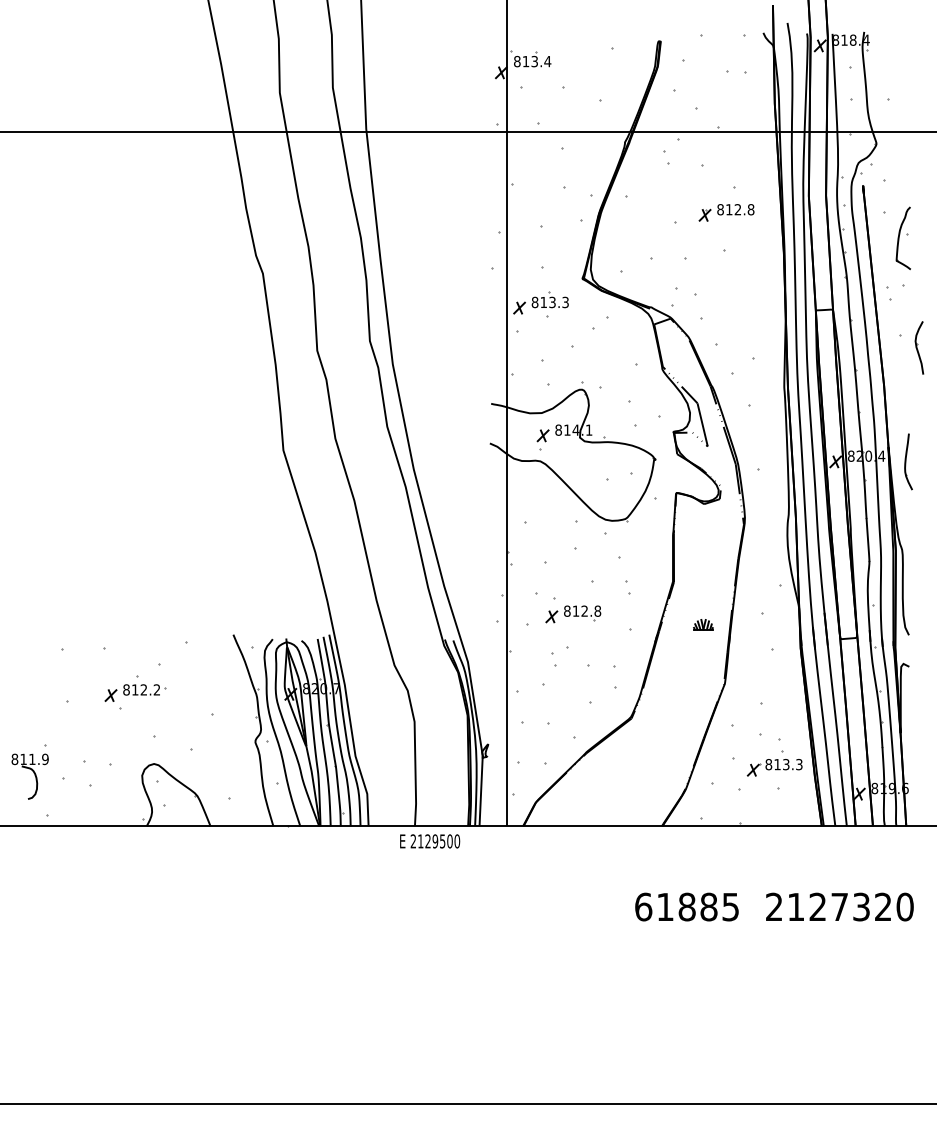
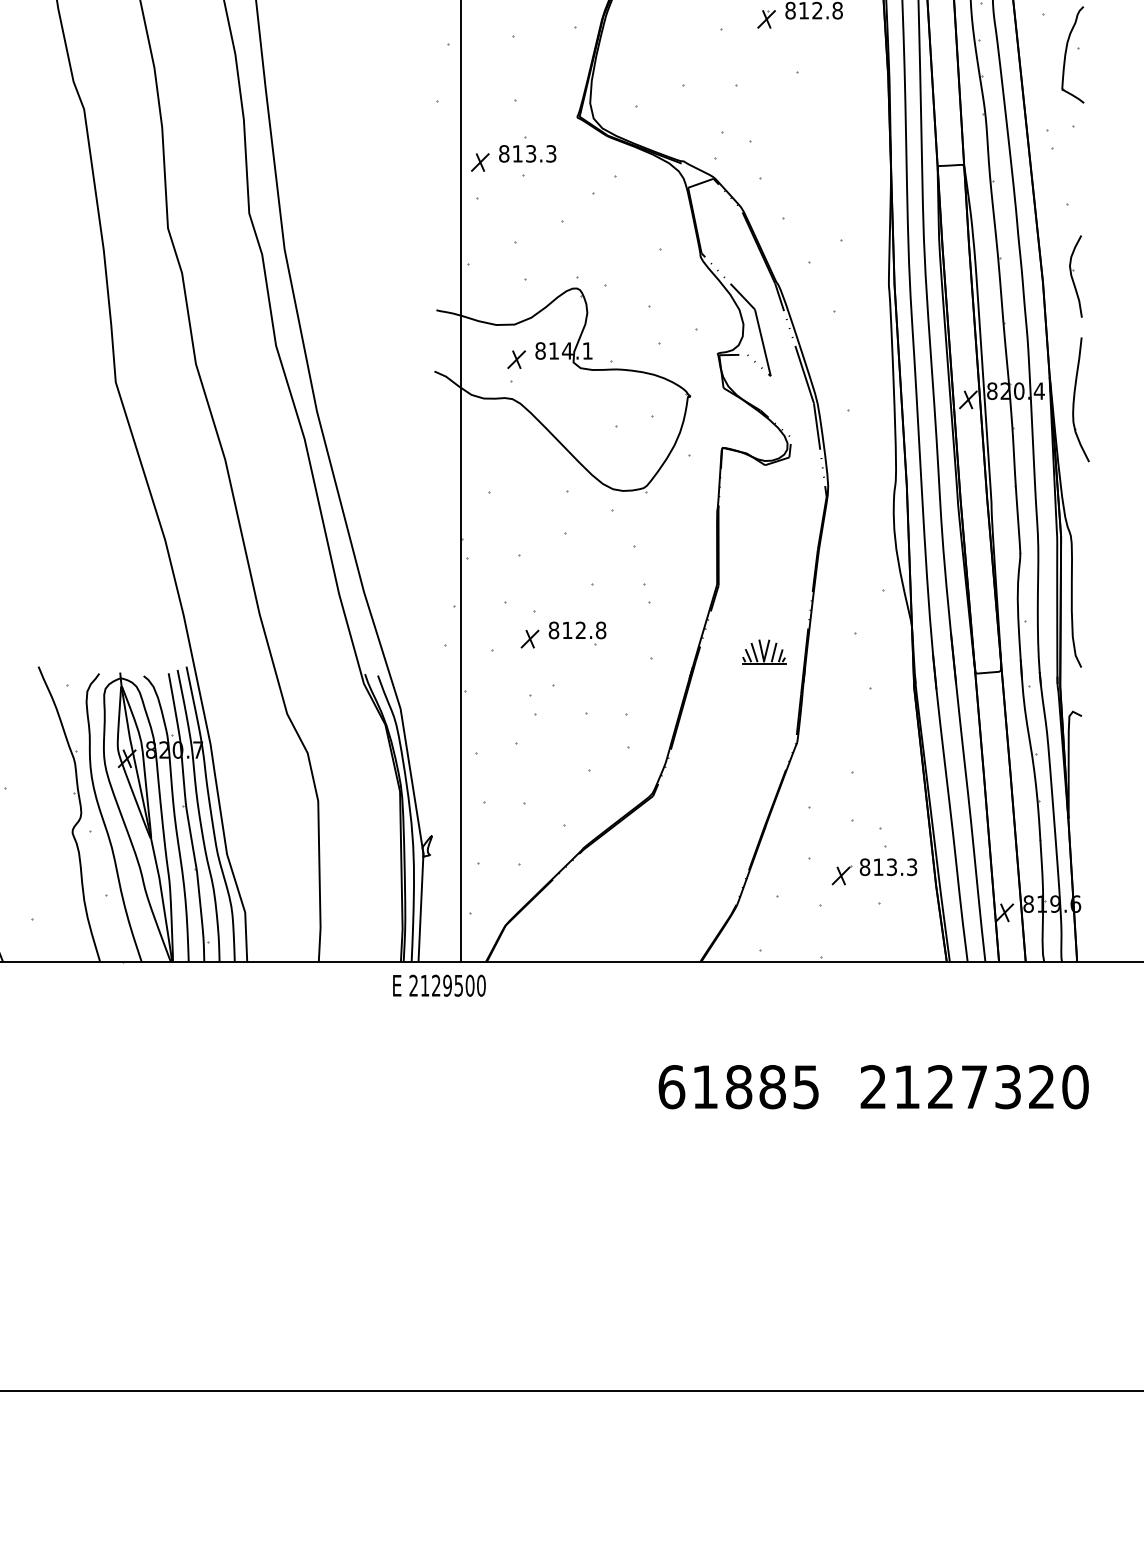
part: (919, 347) -> (1076, 275), moved
part: (908, 461) -> (1080, 399), size x1.43
part: (703, 624) -> (764, 650), size x1.43
text: (430, 841) -> (440, 985), moved

